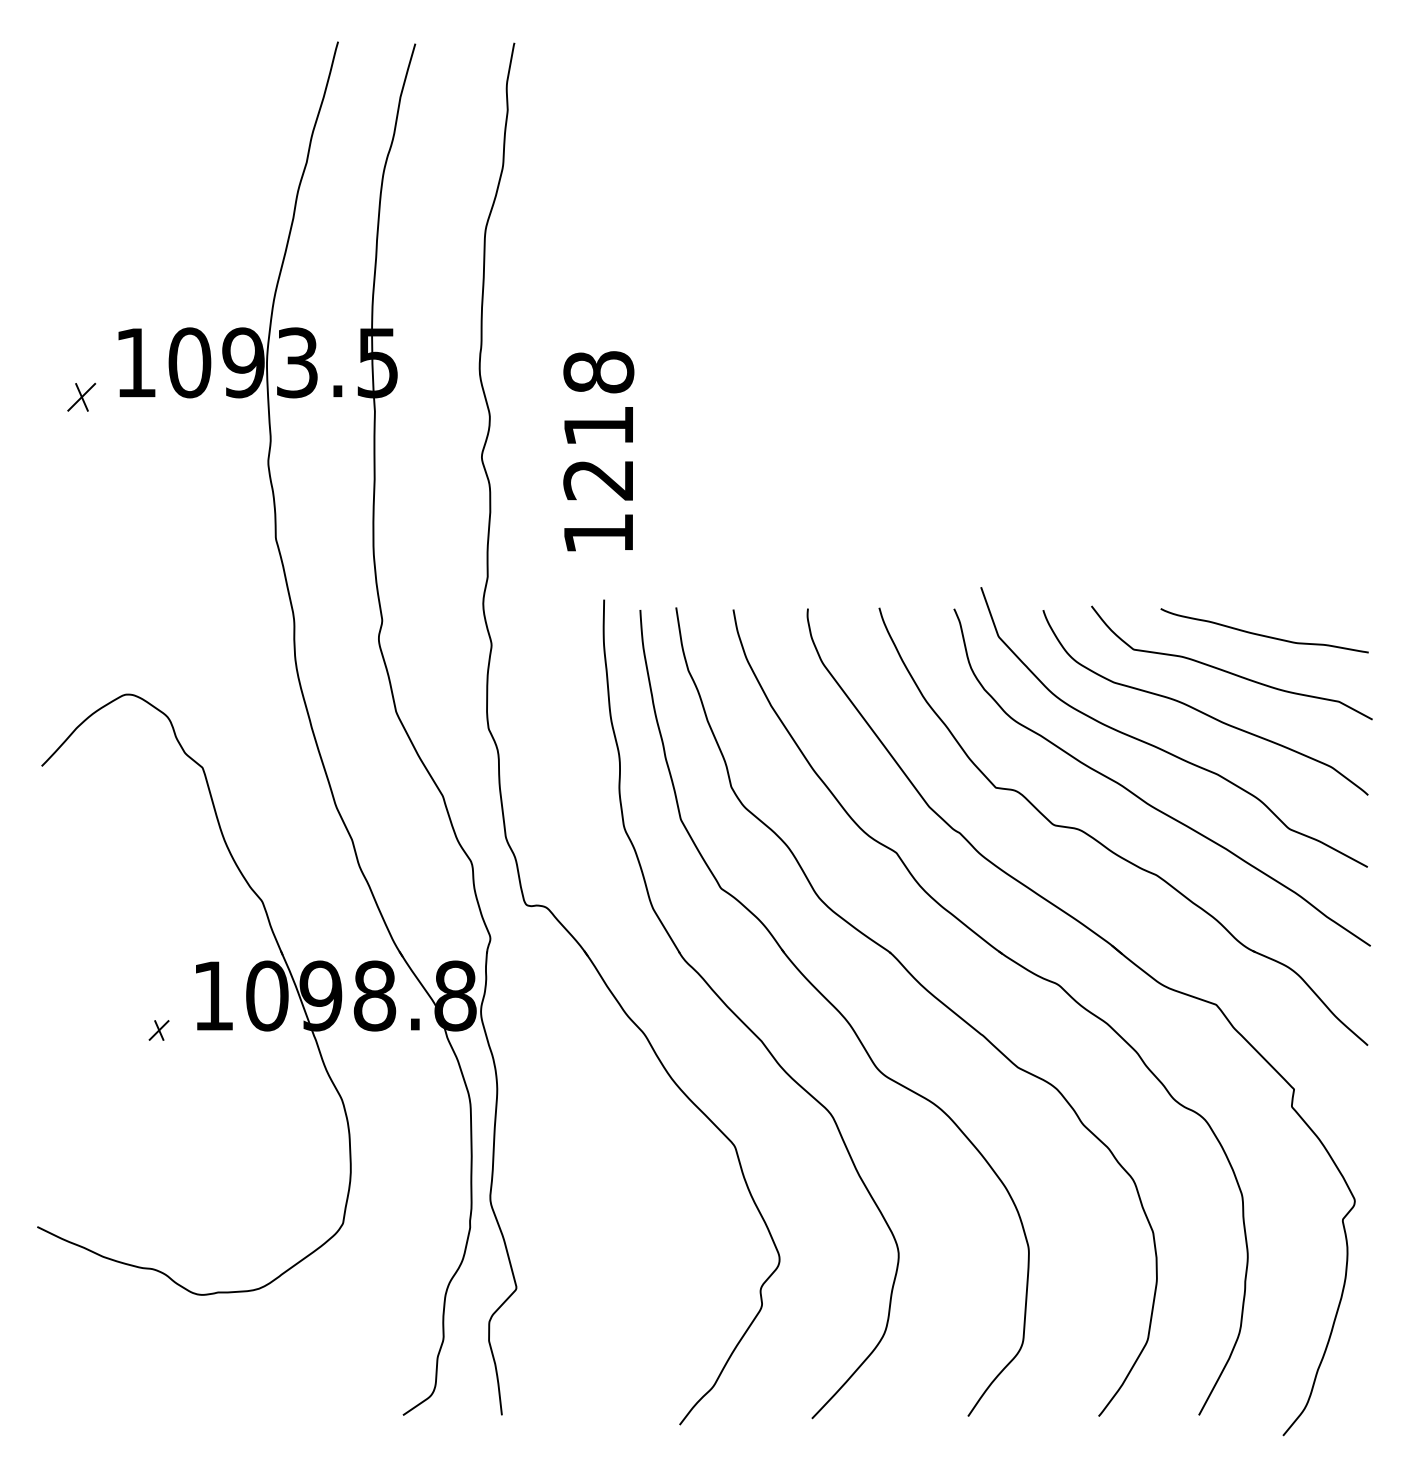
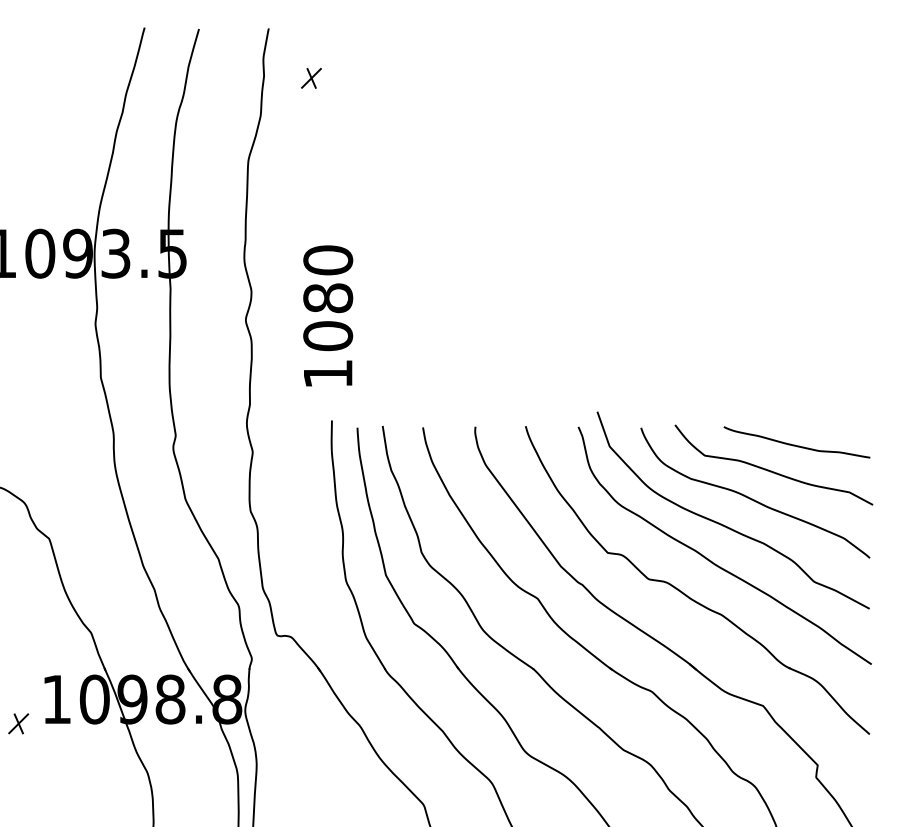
part: (574, 113) -> (311, 78), added
text: (598, 426) -> (327, 298), 1218 -> 1080
part: (158, 1030) -> (18, 723), size x1.43

